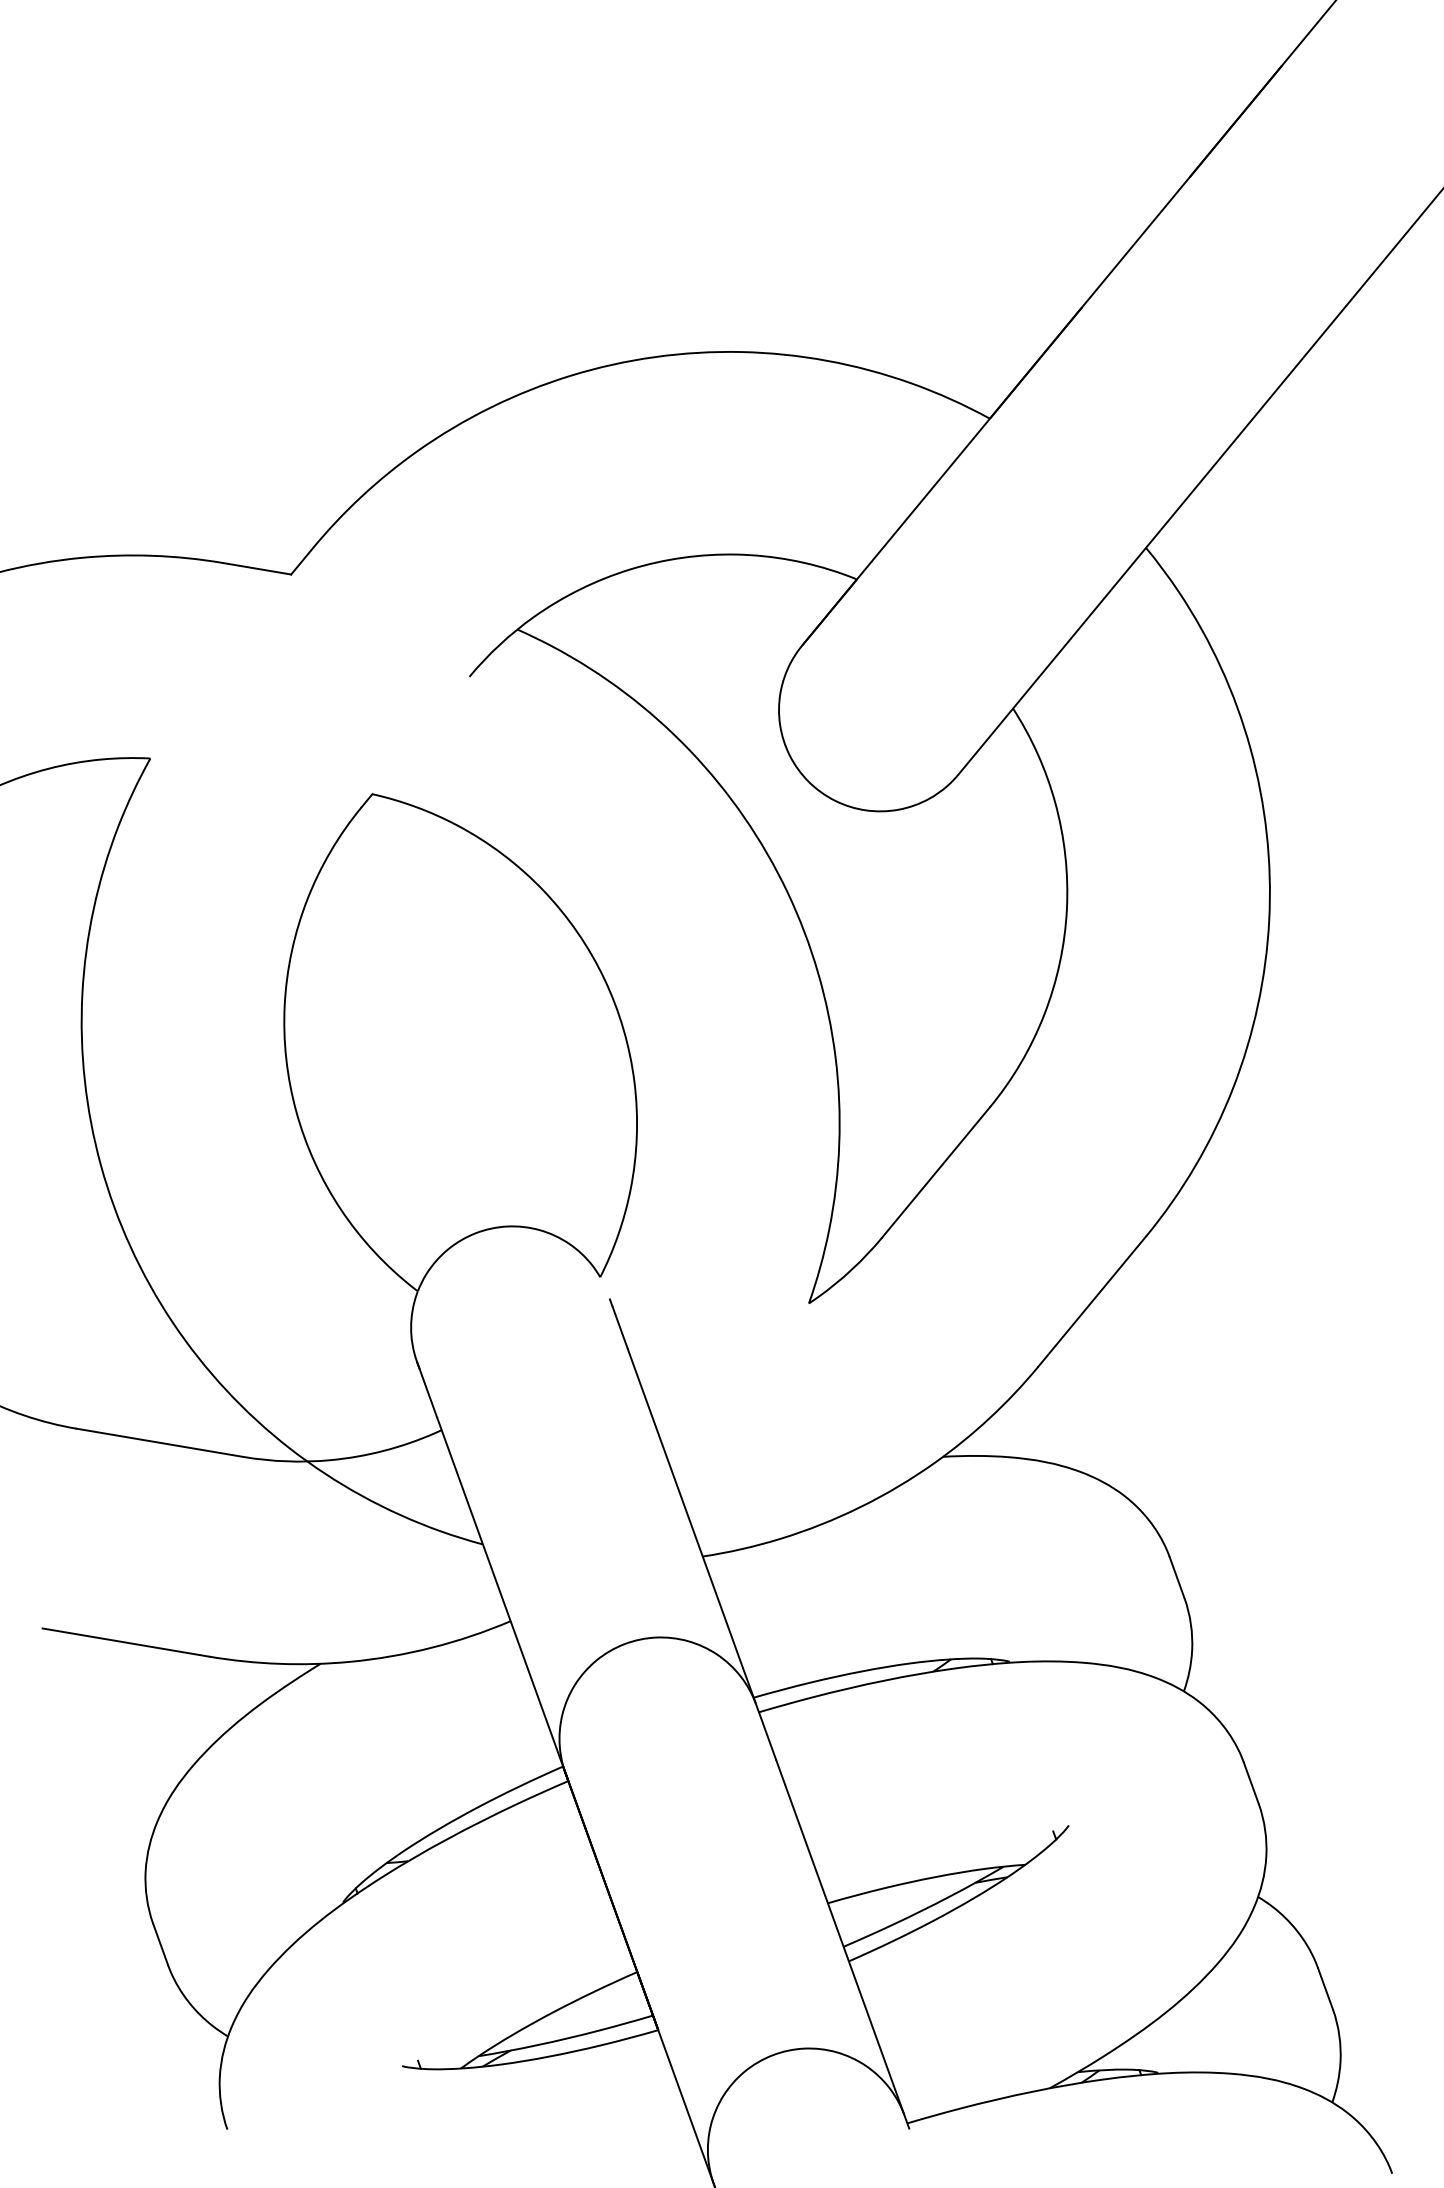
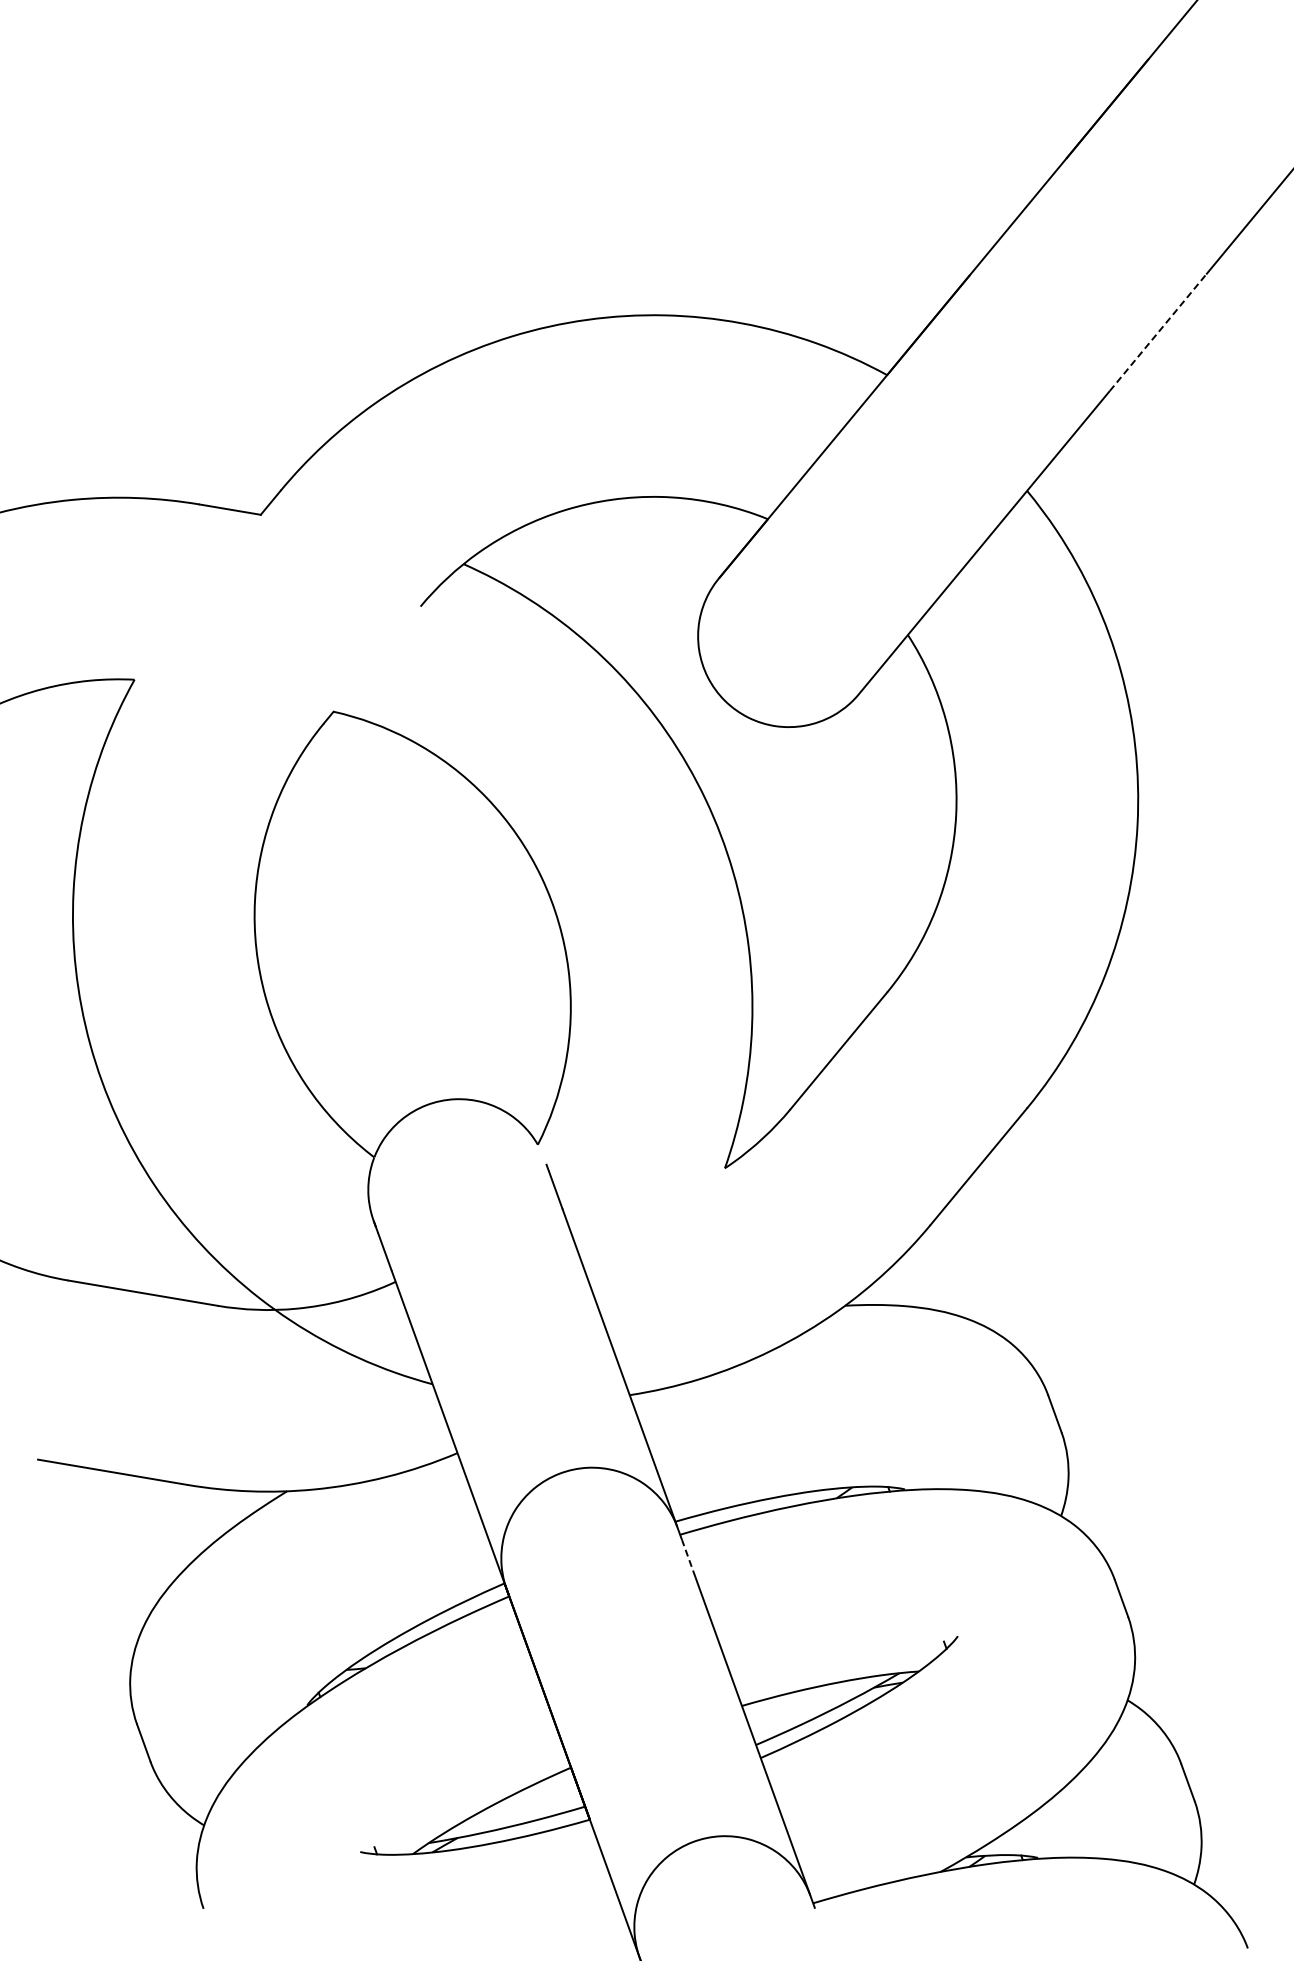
line: (1292, 371) -> (1158, 332), solid -> dashed
line: (768, 1738) -> (688, 1558), solid -> dashed

